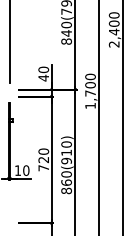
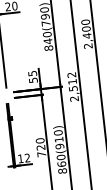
text: (43, 73) -> (32, 76), 40 -> 55
text: (90, 90) -> (73, 86), 1,700 -> 2,512
text: (26, 170) -> (27, 157), 10 -> 12

